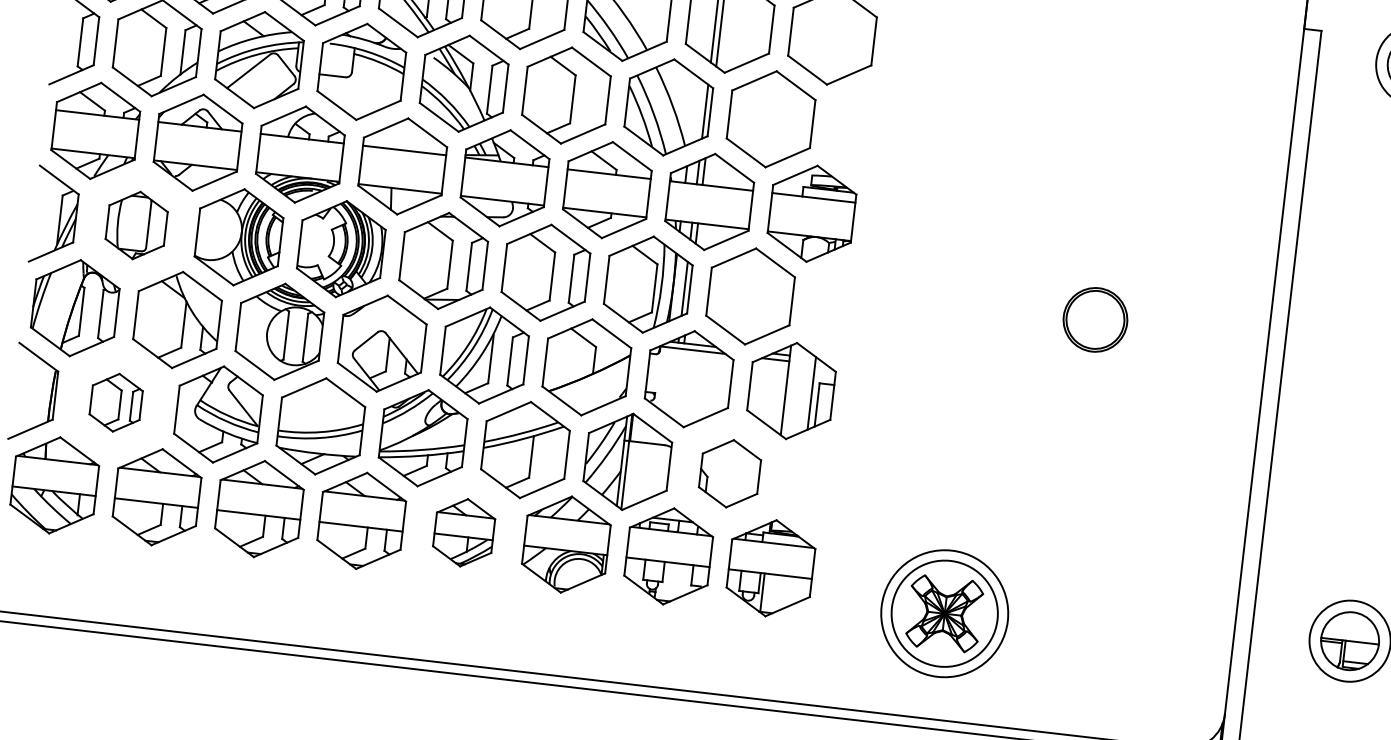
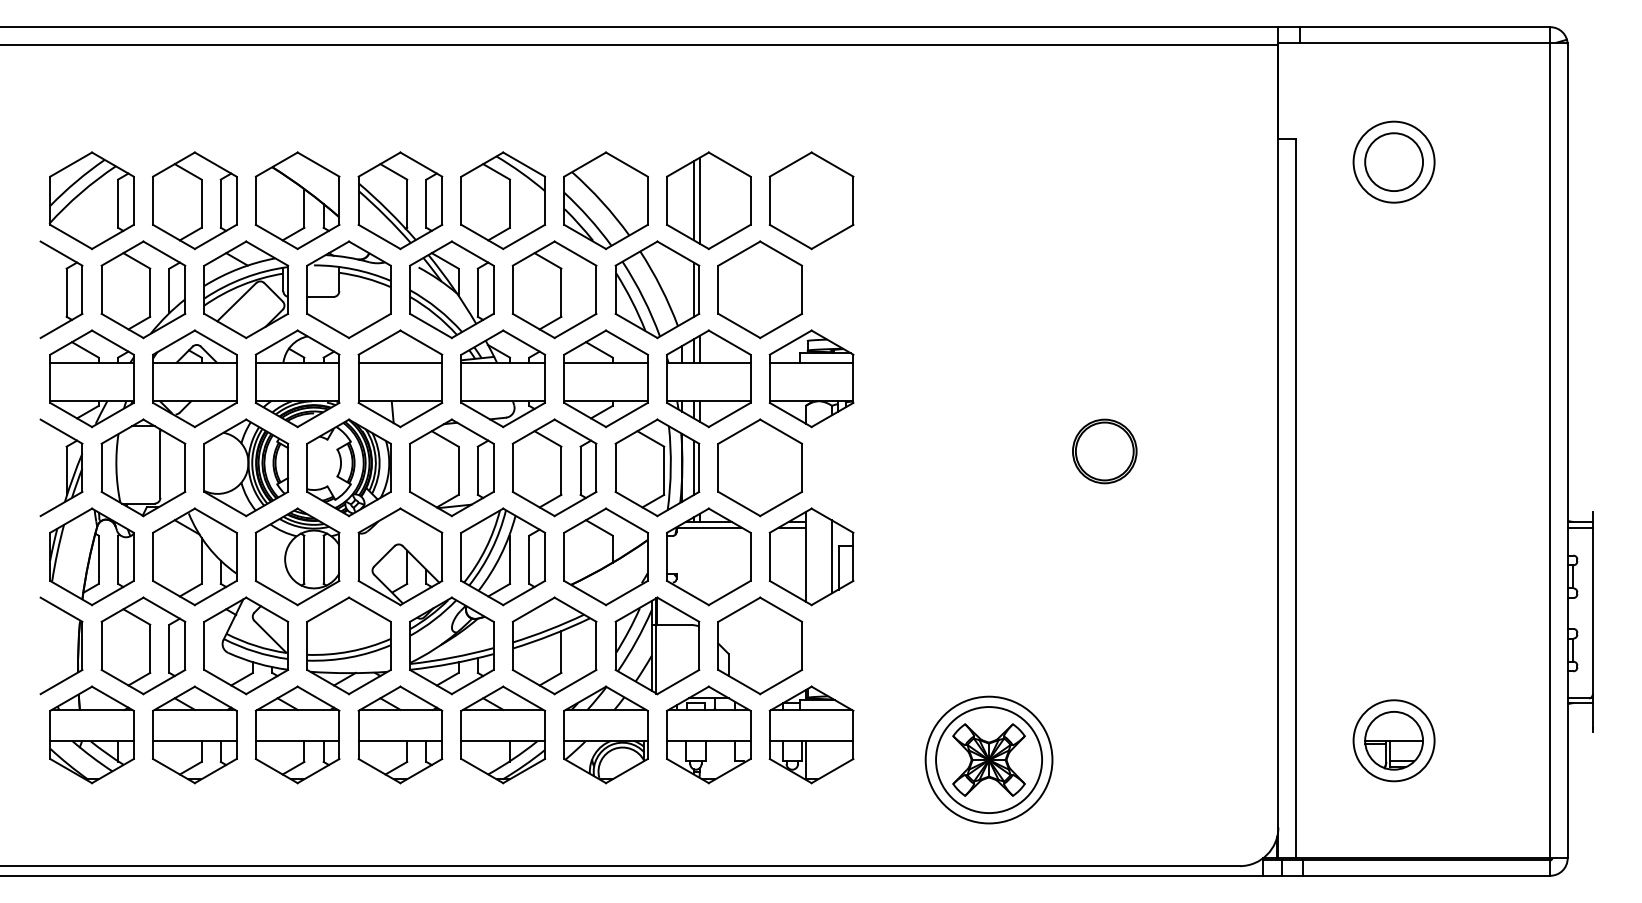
part: (136, 225) -> (143, 467), size x1.43
part: (116, 402) -> (143, 645), size x1.67
part: (729, 473) -> (759, 645), size x1.43
part: (464, 532) -> (503, 734), size x1.43

